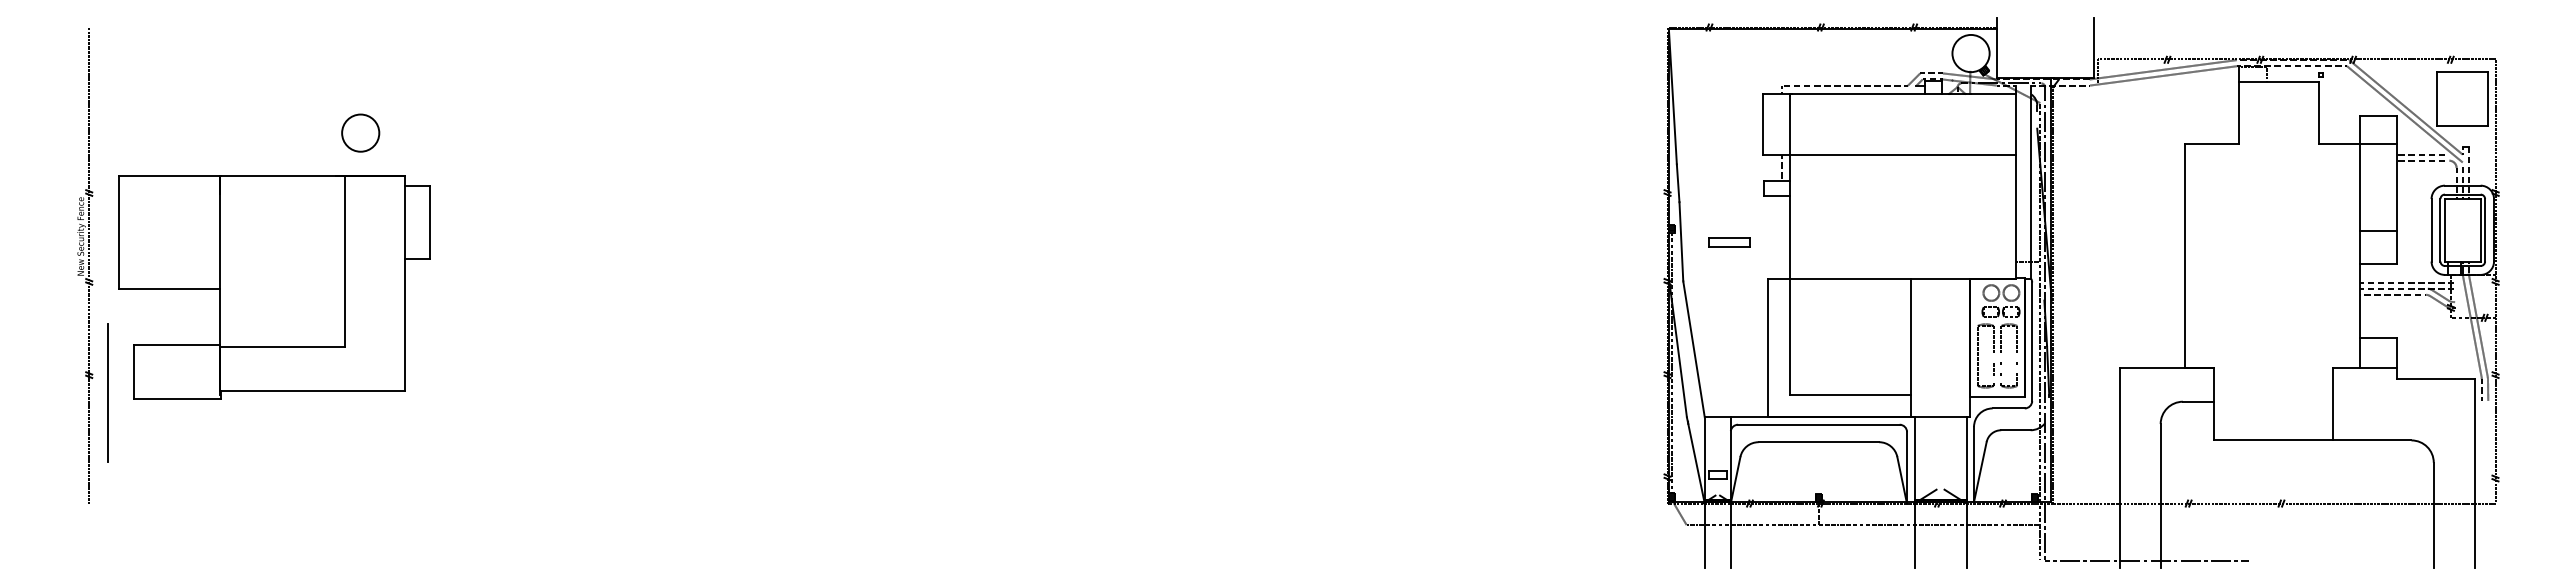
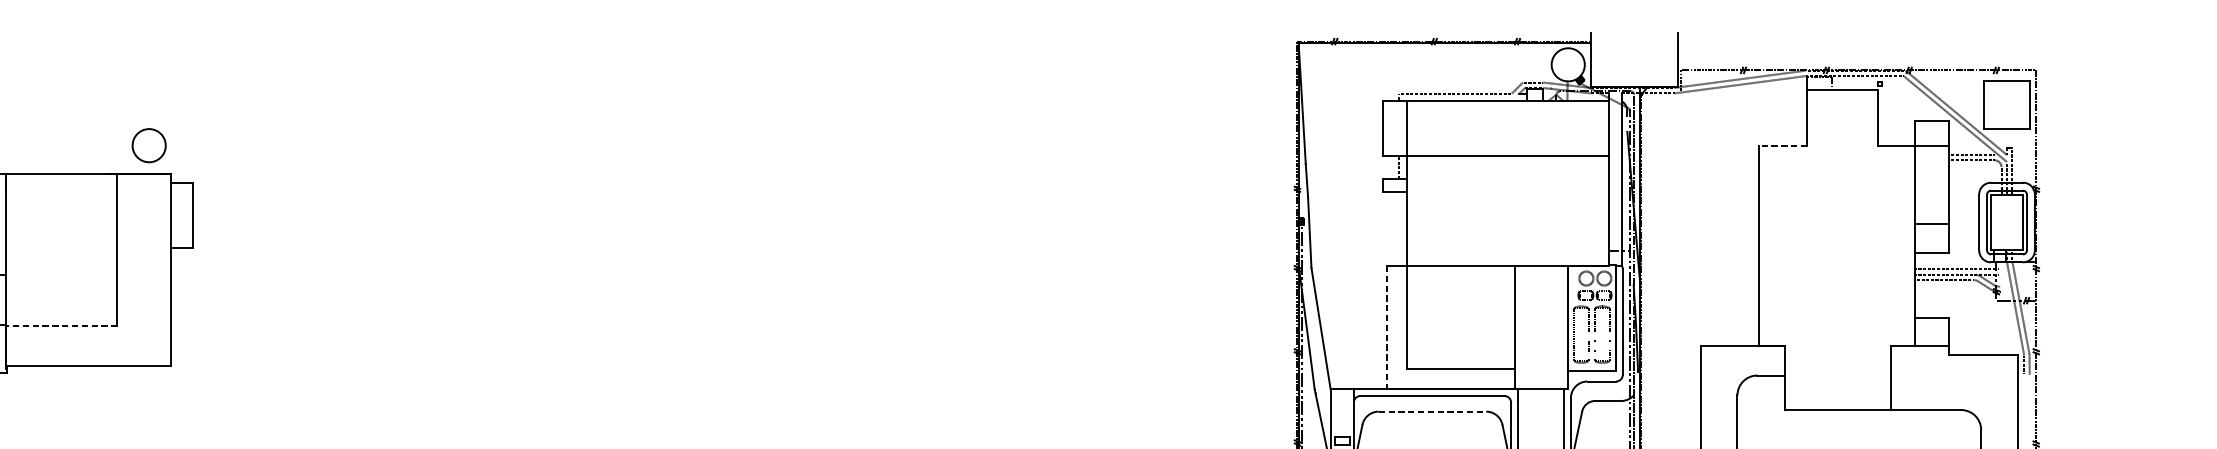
circle: (360, 132) -> (149, 145), moved
line: (2212, 144) -> (1783, 145), solid -> dashed
part: (1729, 242) -> (1352, 233), removed
line: (282, 346) -> (61, 326), solid -> dashed
line: (1767, 348) -> (1386, 328), solid -> dashed
line: (1819, 442) -> (1433, 411), solid -> dashed

